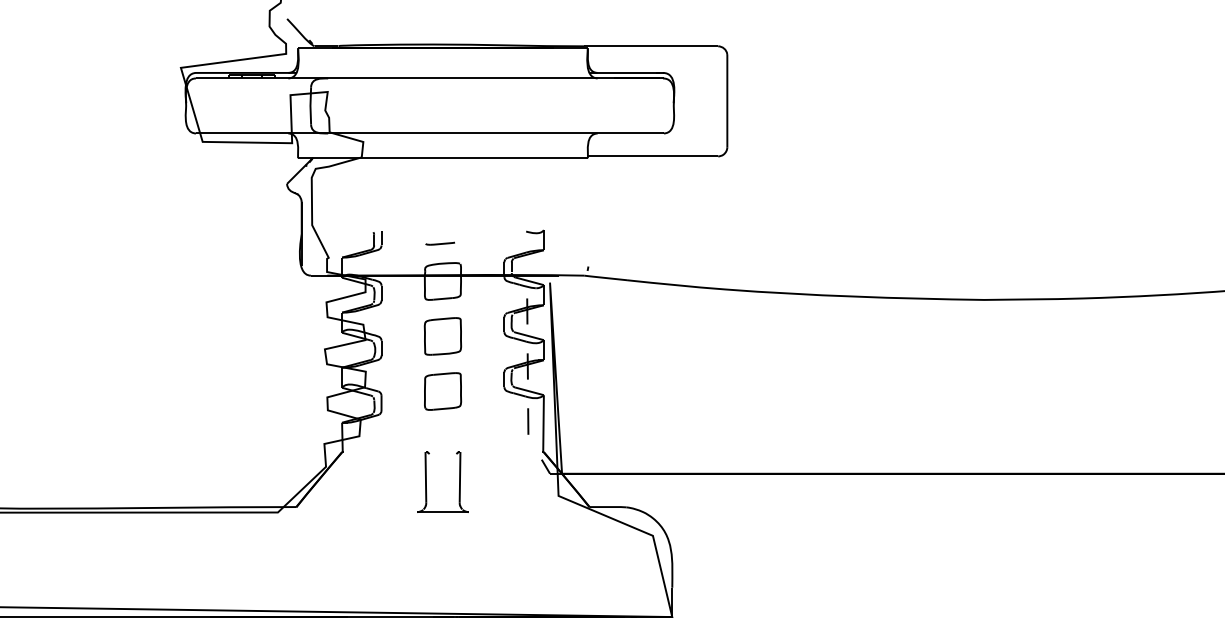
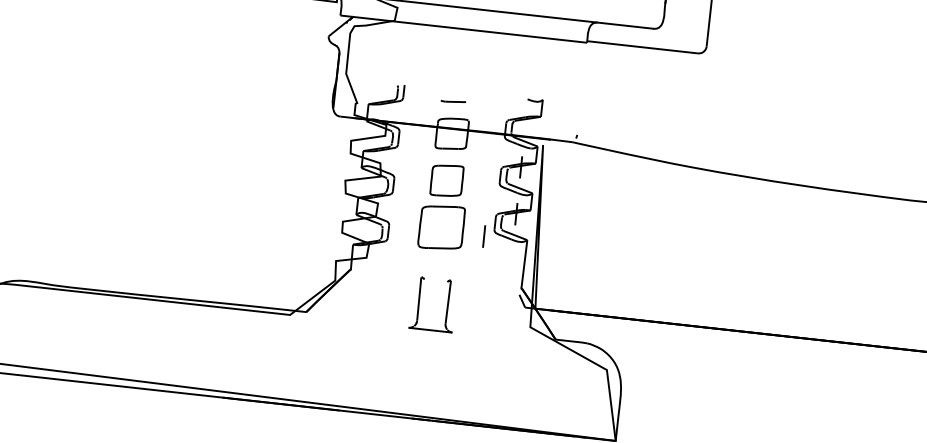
part: (443, 391) -> (442, 227), size x1.4
line: (528, 421) -> (484, 236), moved

